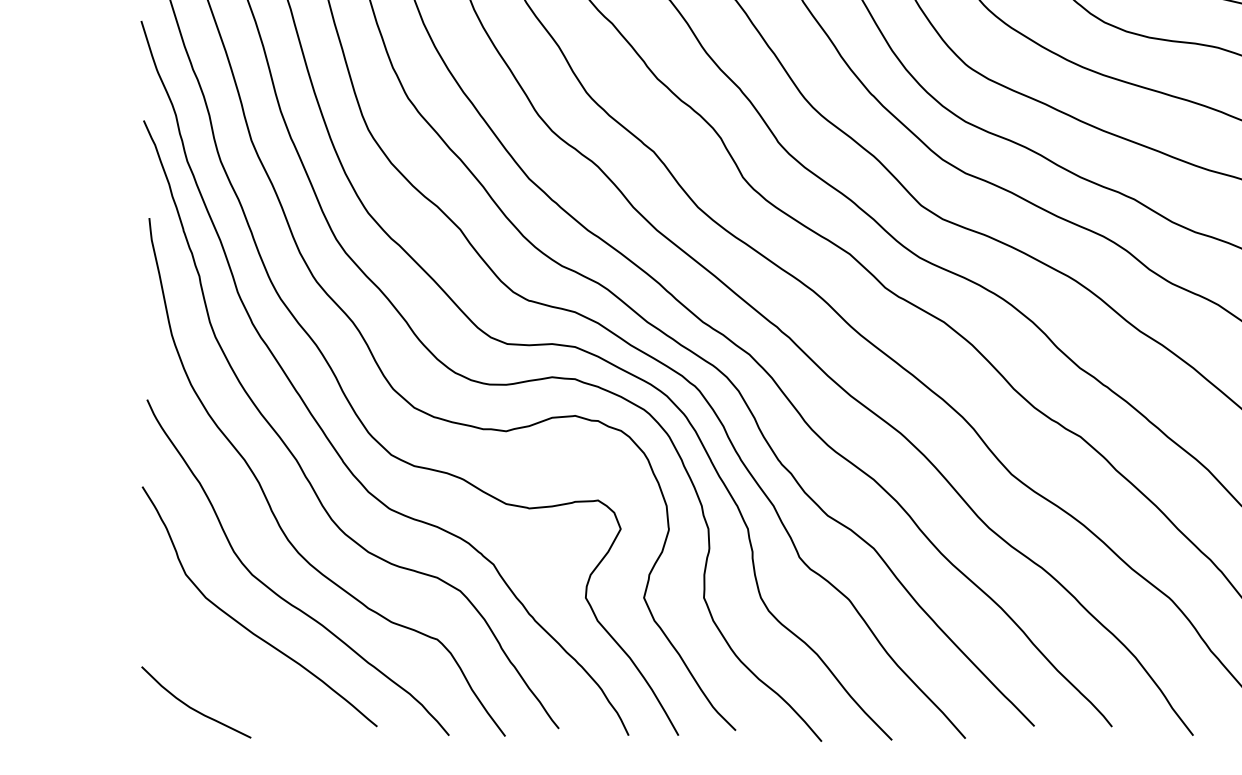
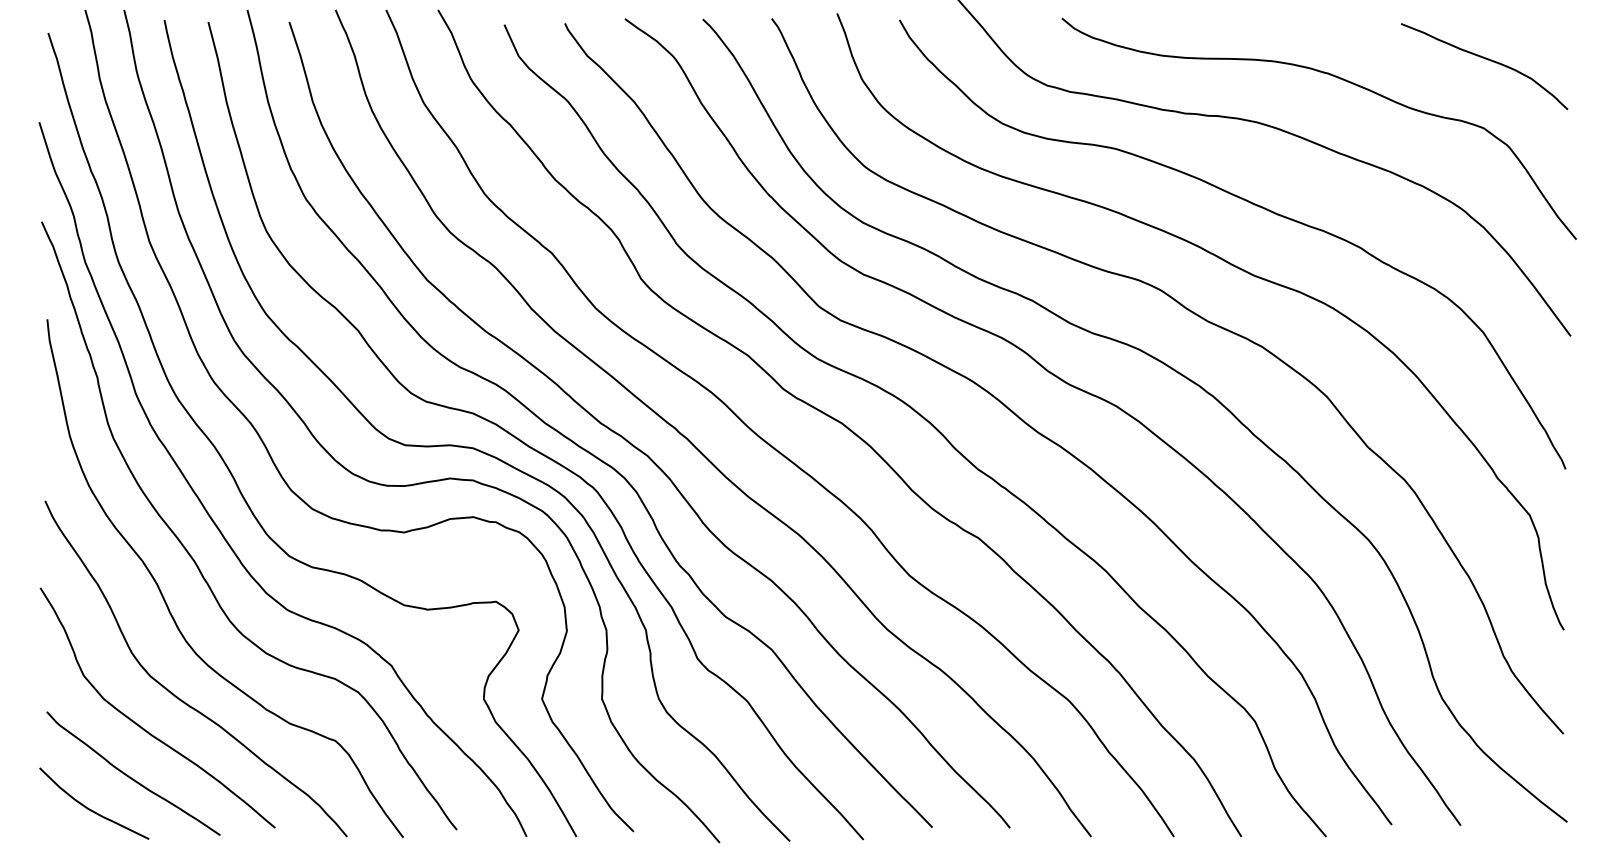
curve: (232, 675) -> (130, 776), added

